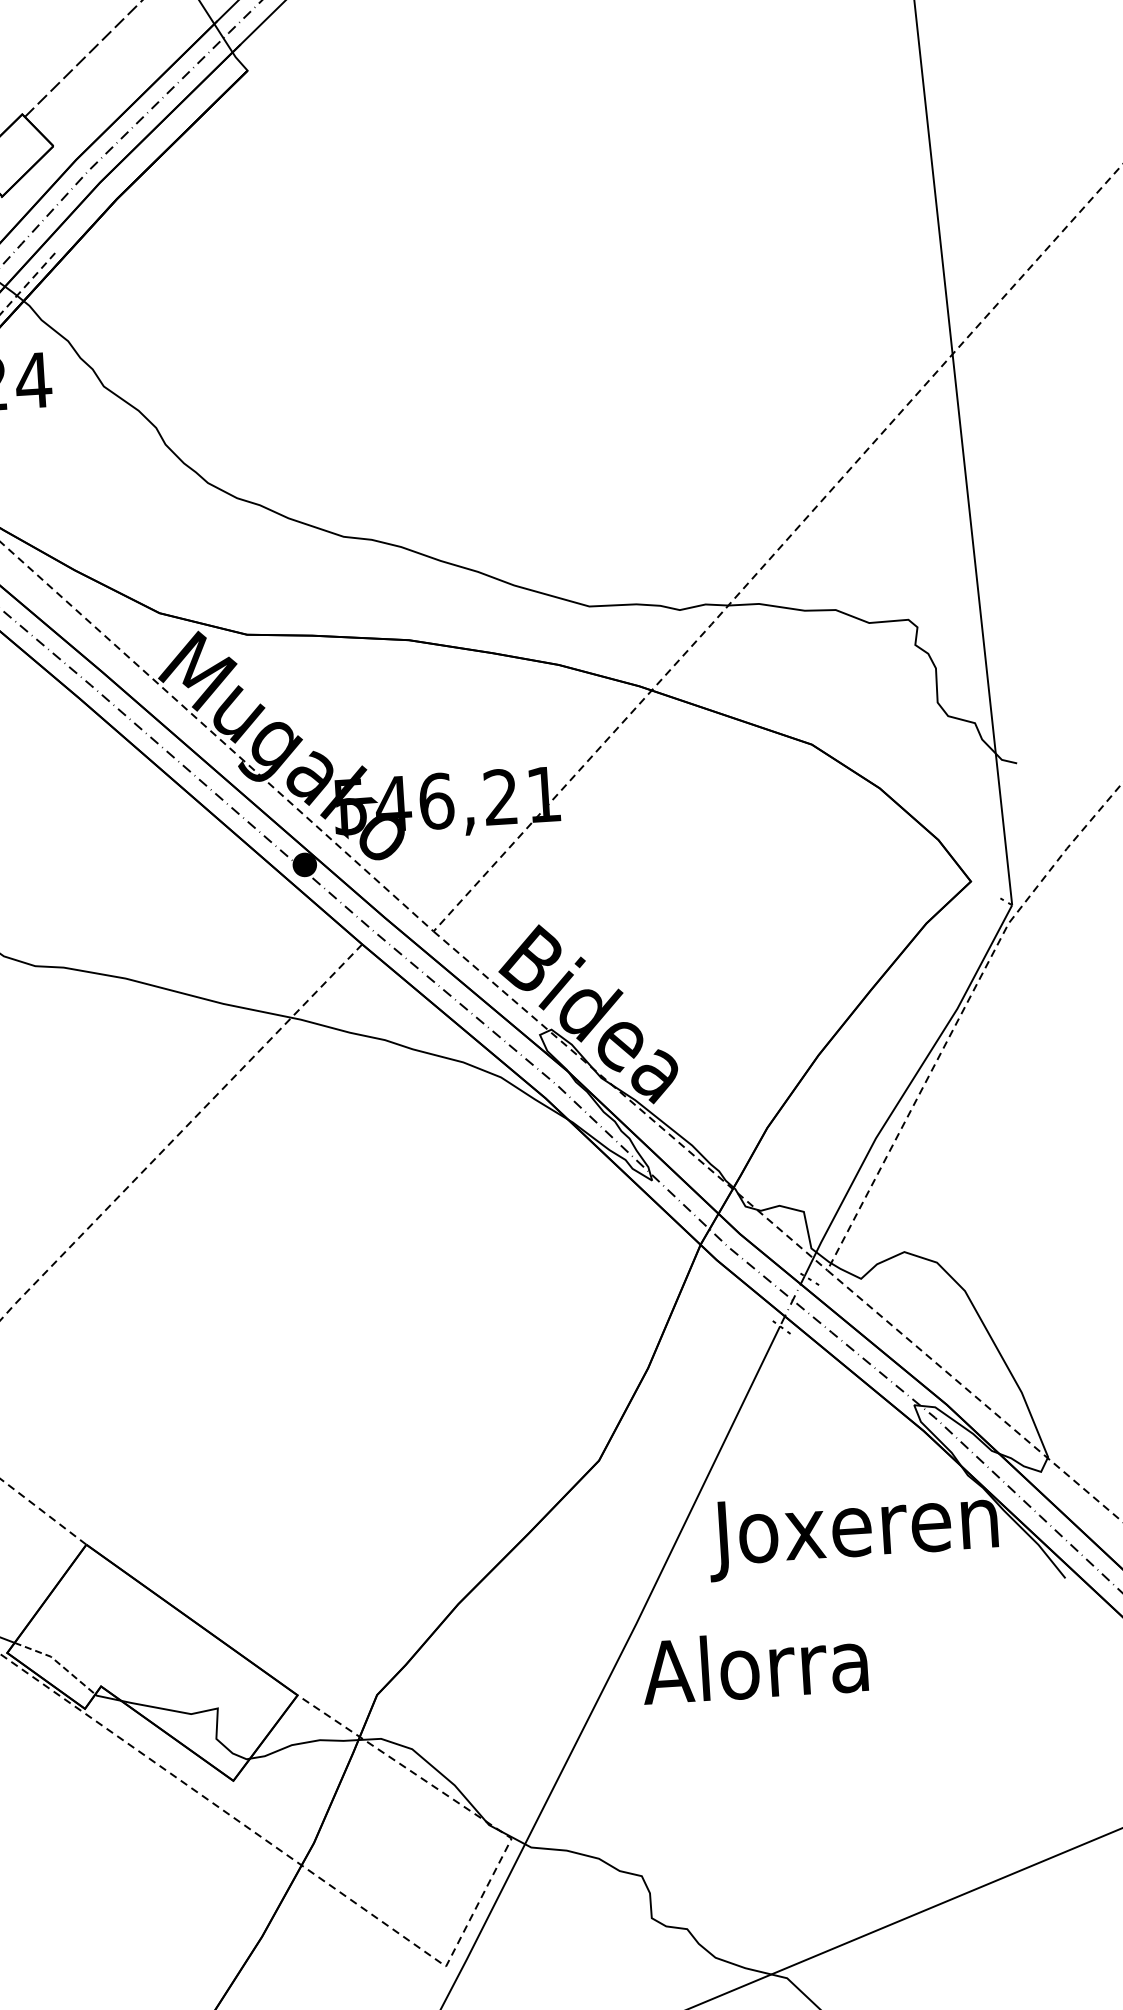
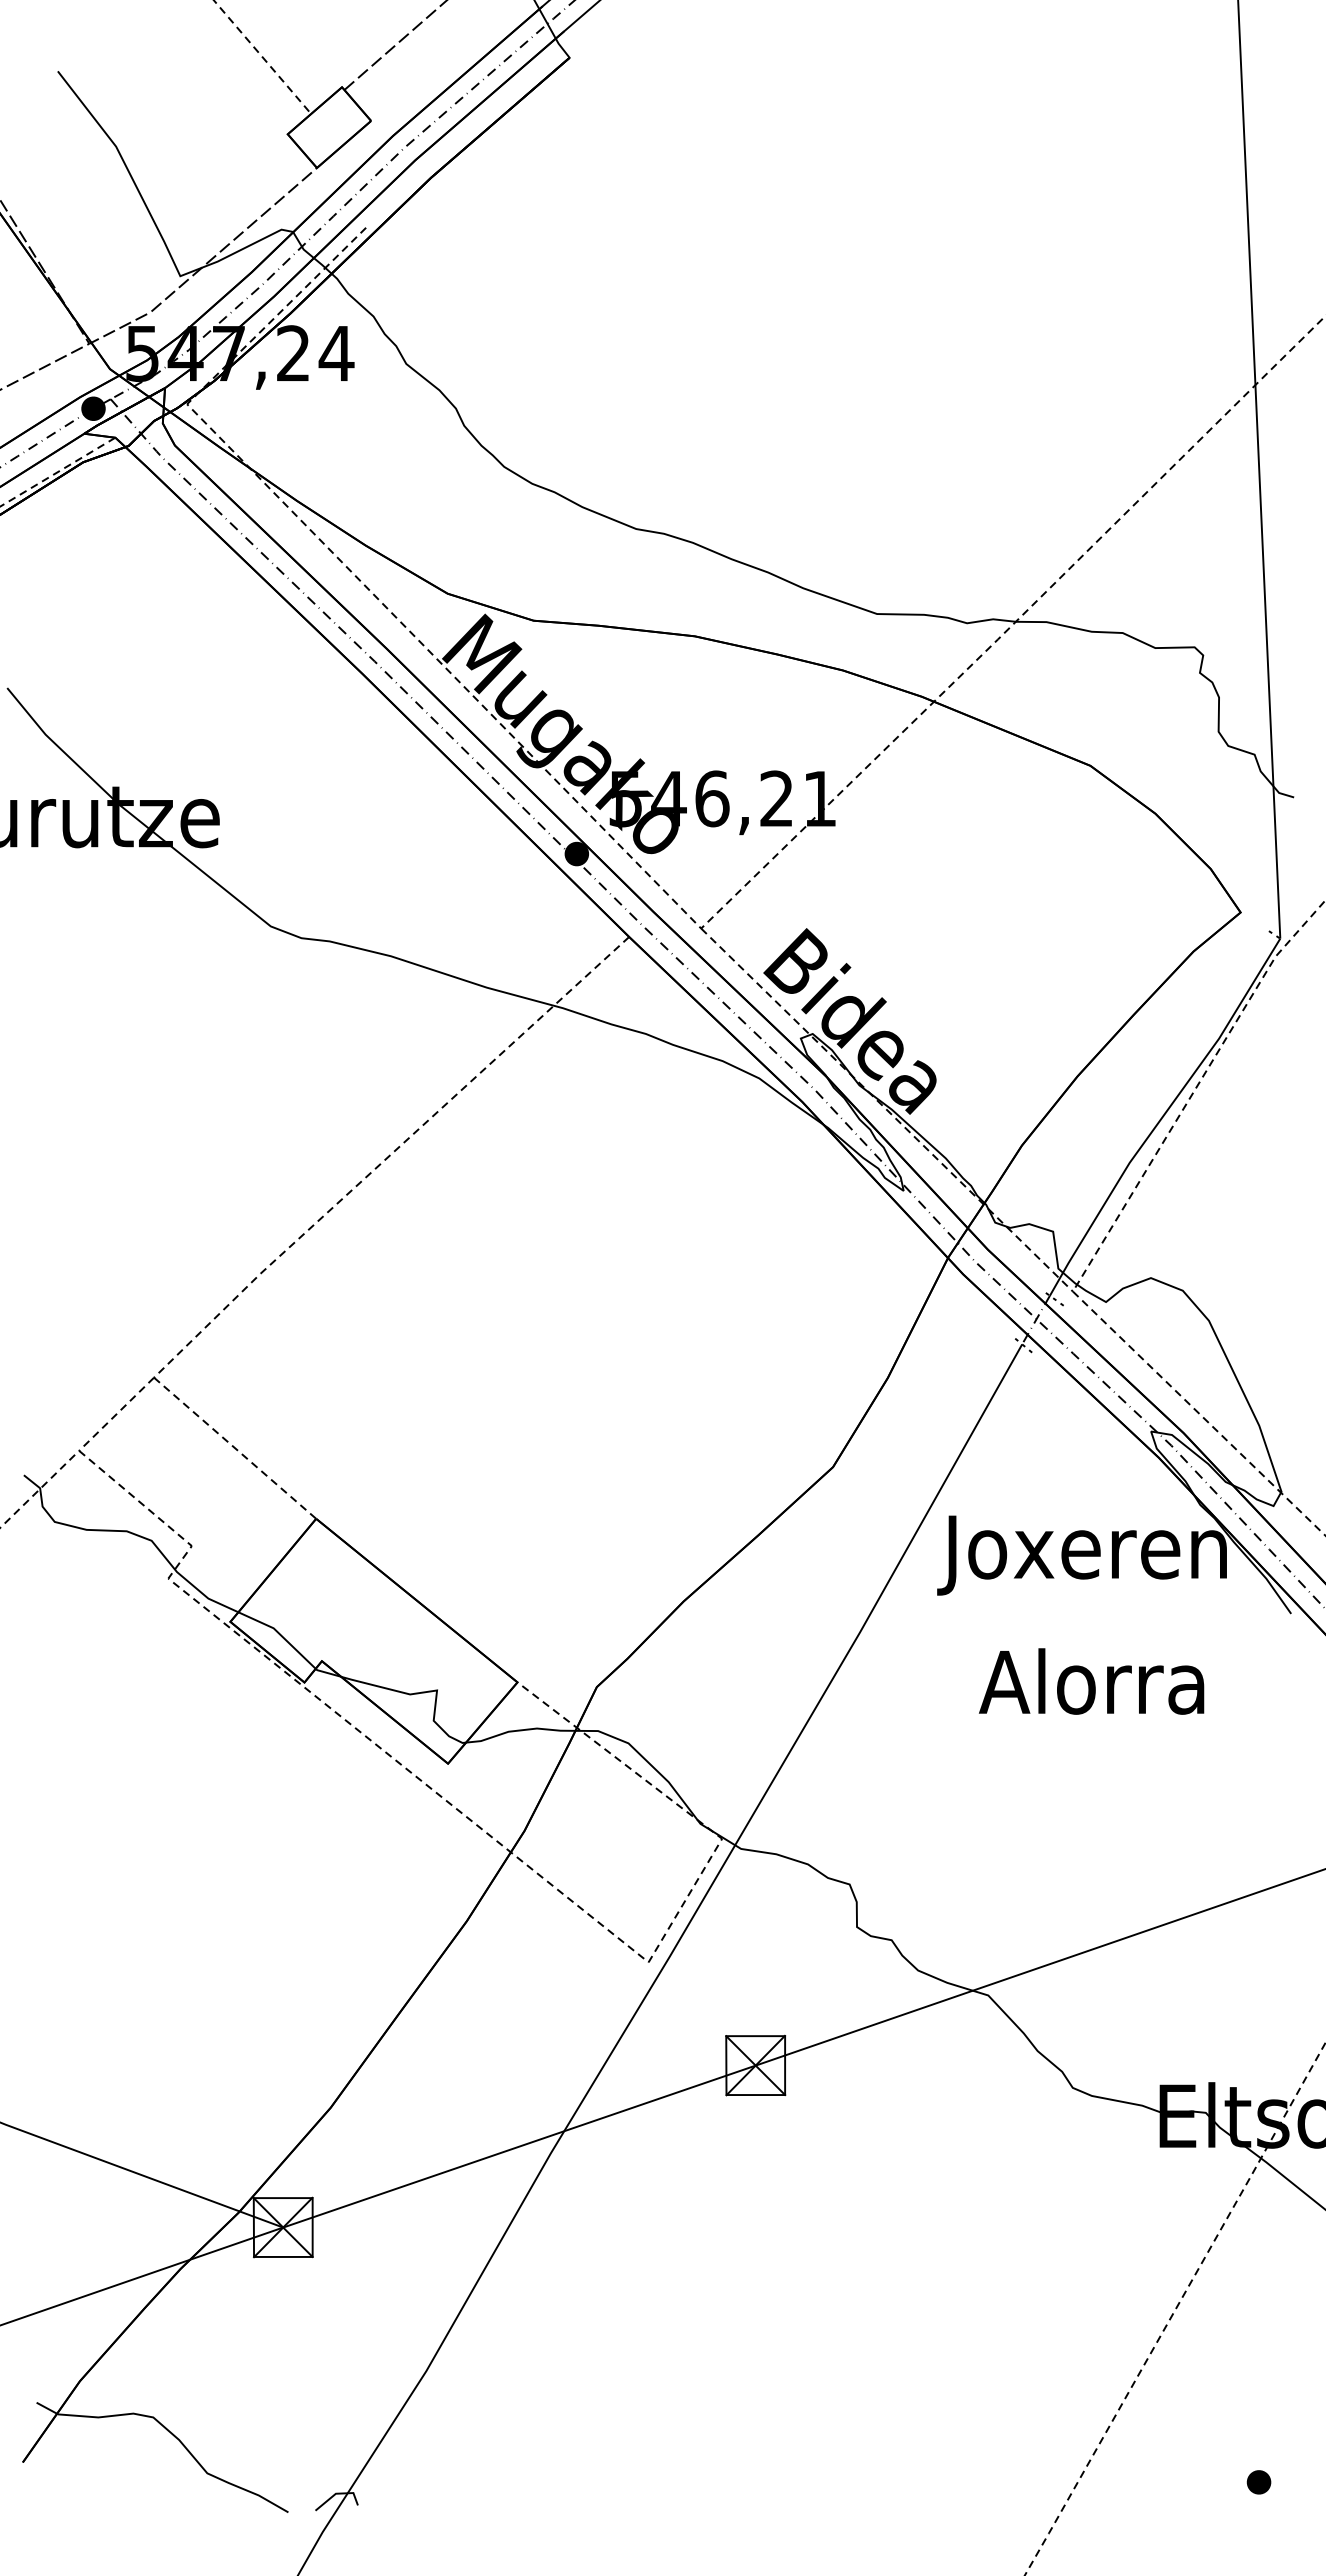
line: (58, 1663) -> (280, 1635), dashed -> solid
text: (754, 1665) -> (1091, 1681), moved

